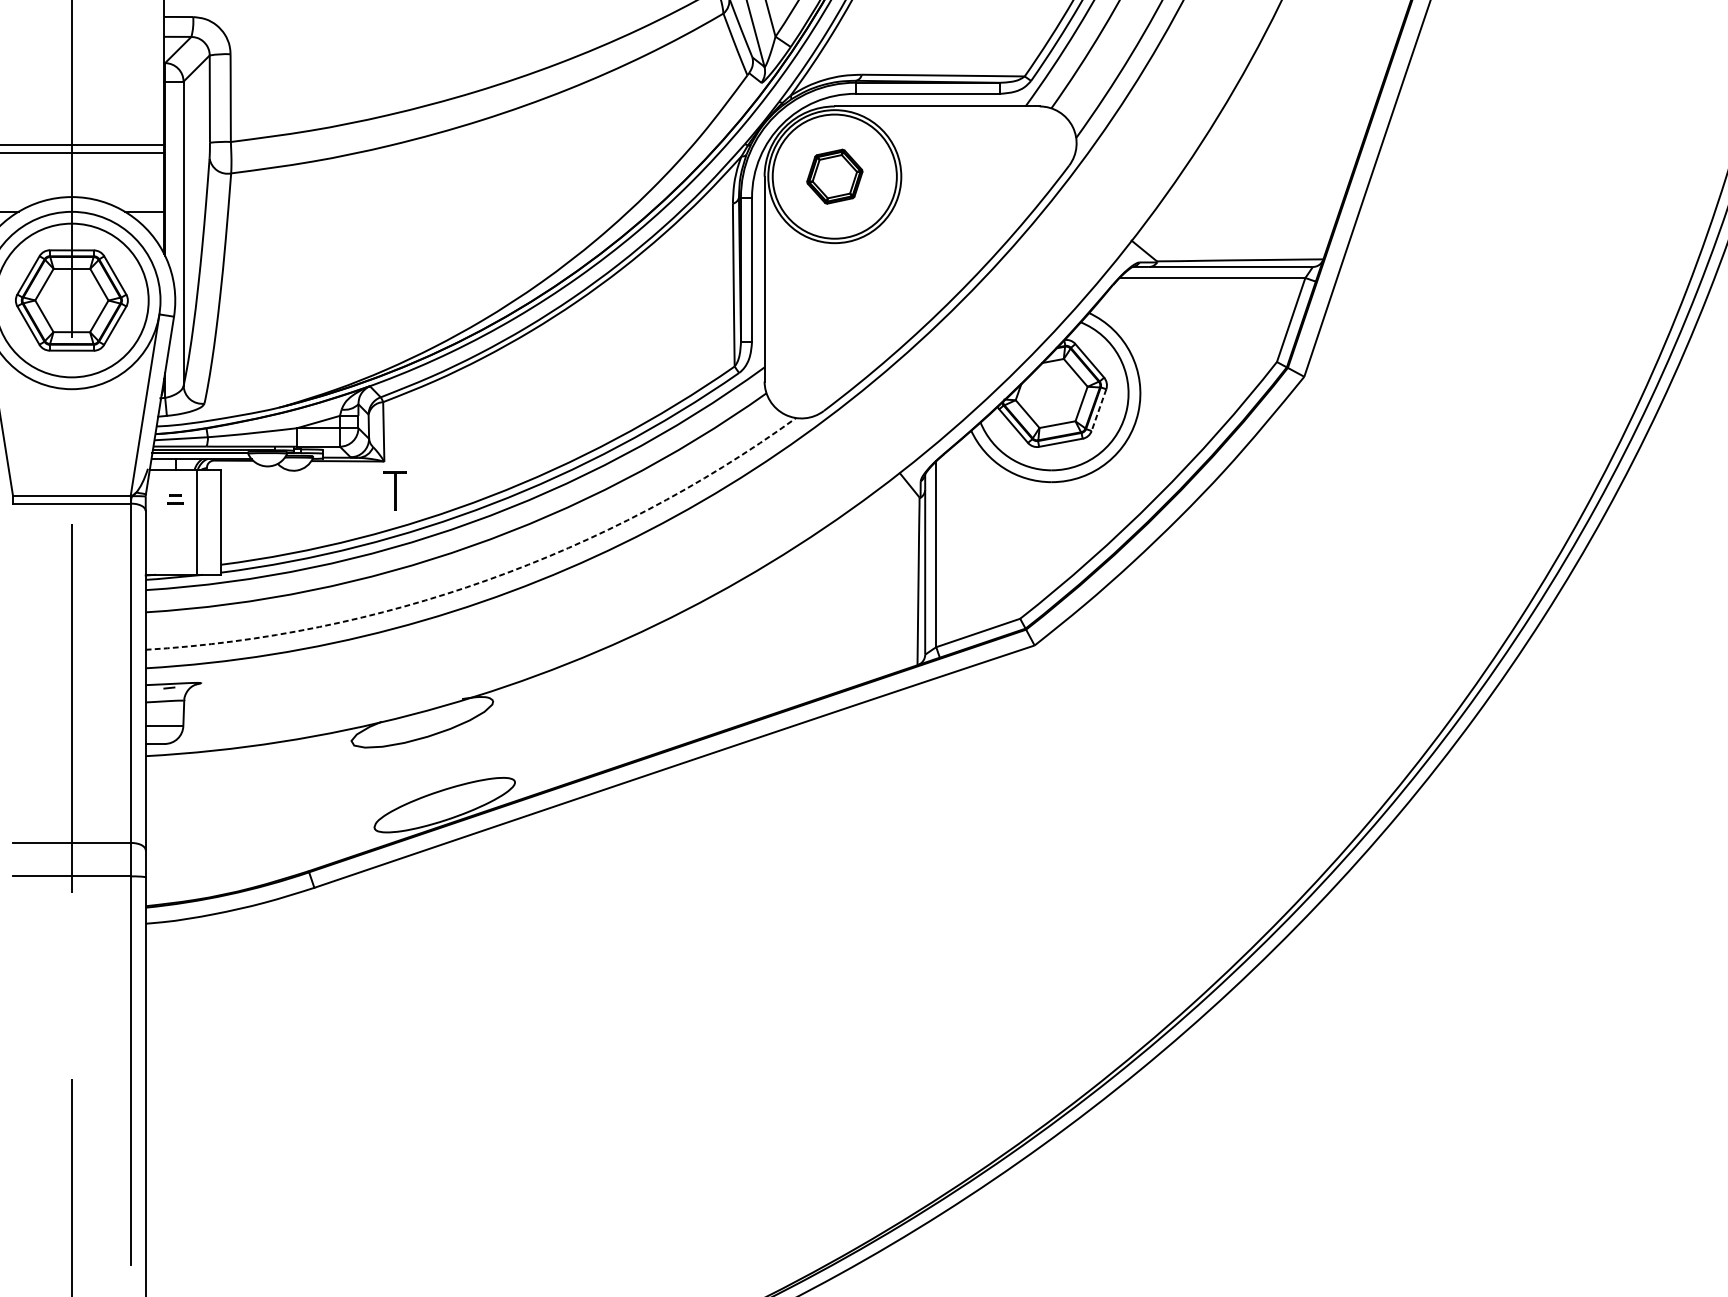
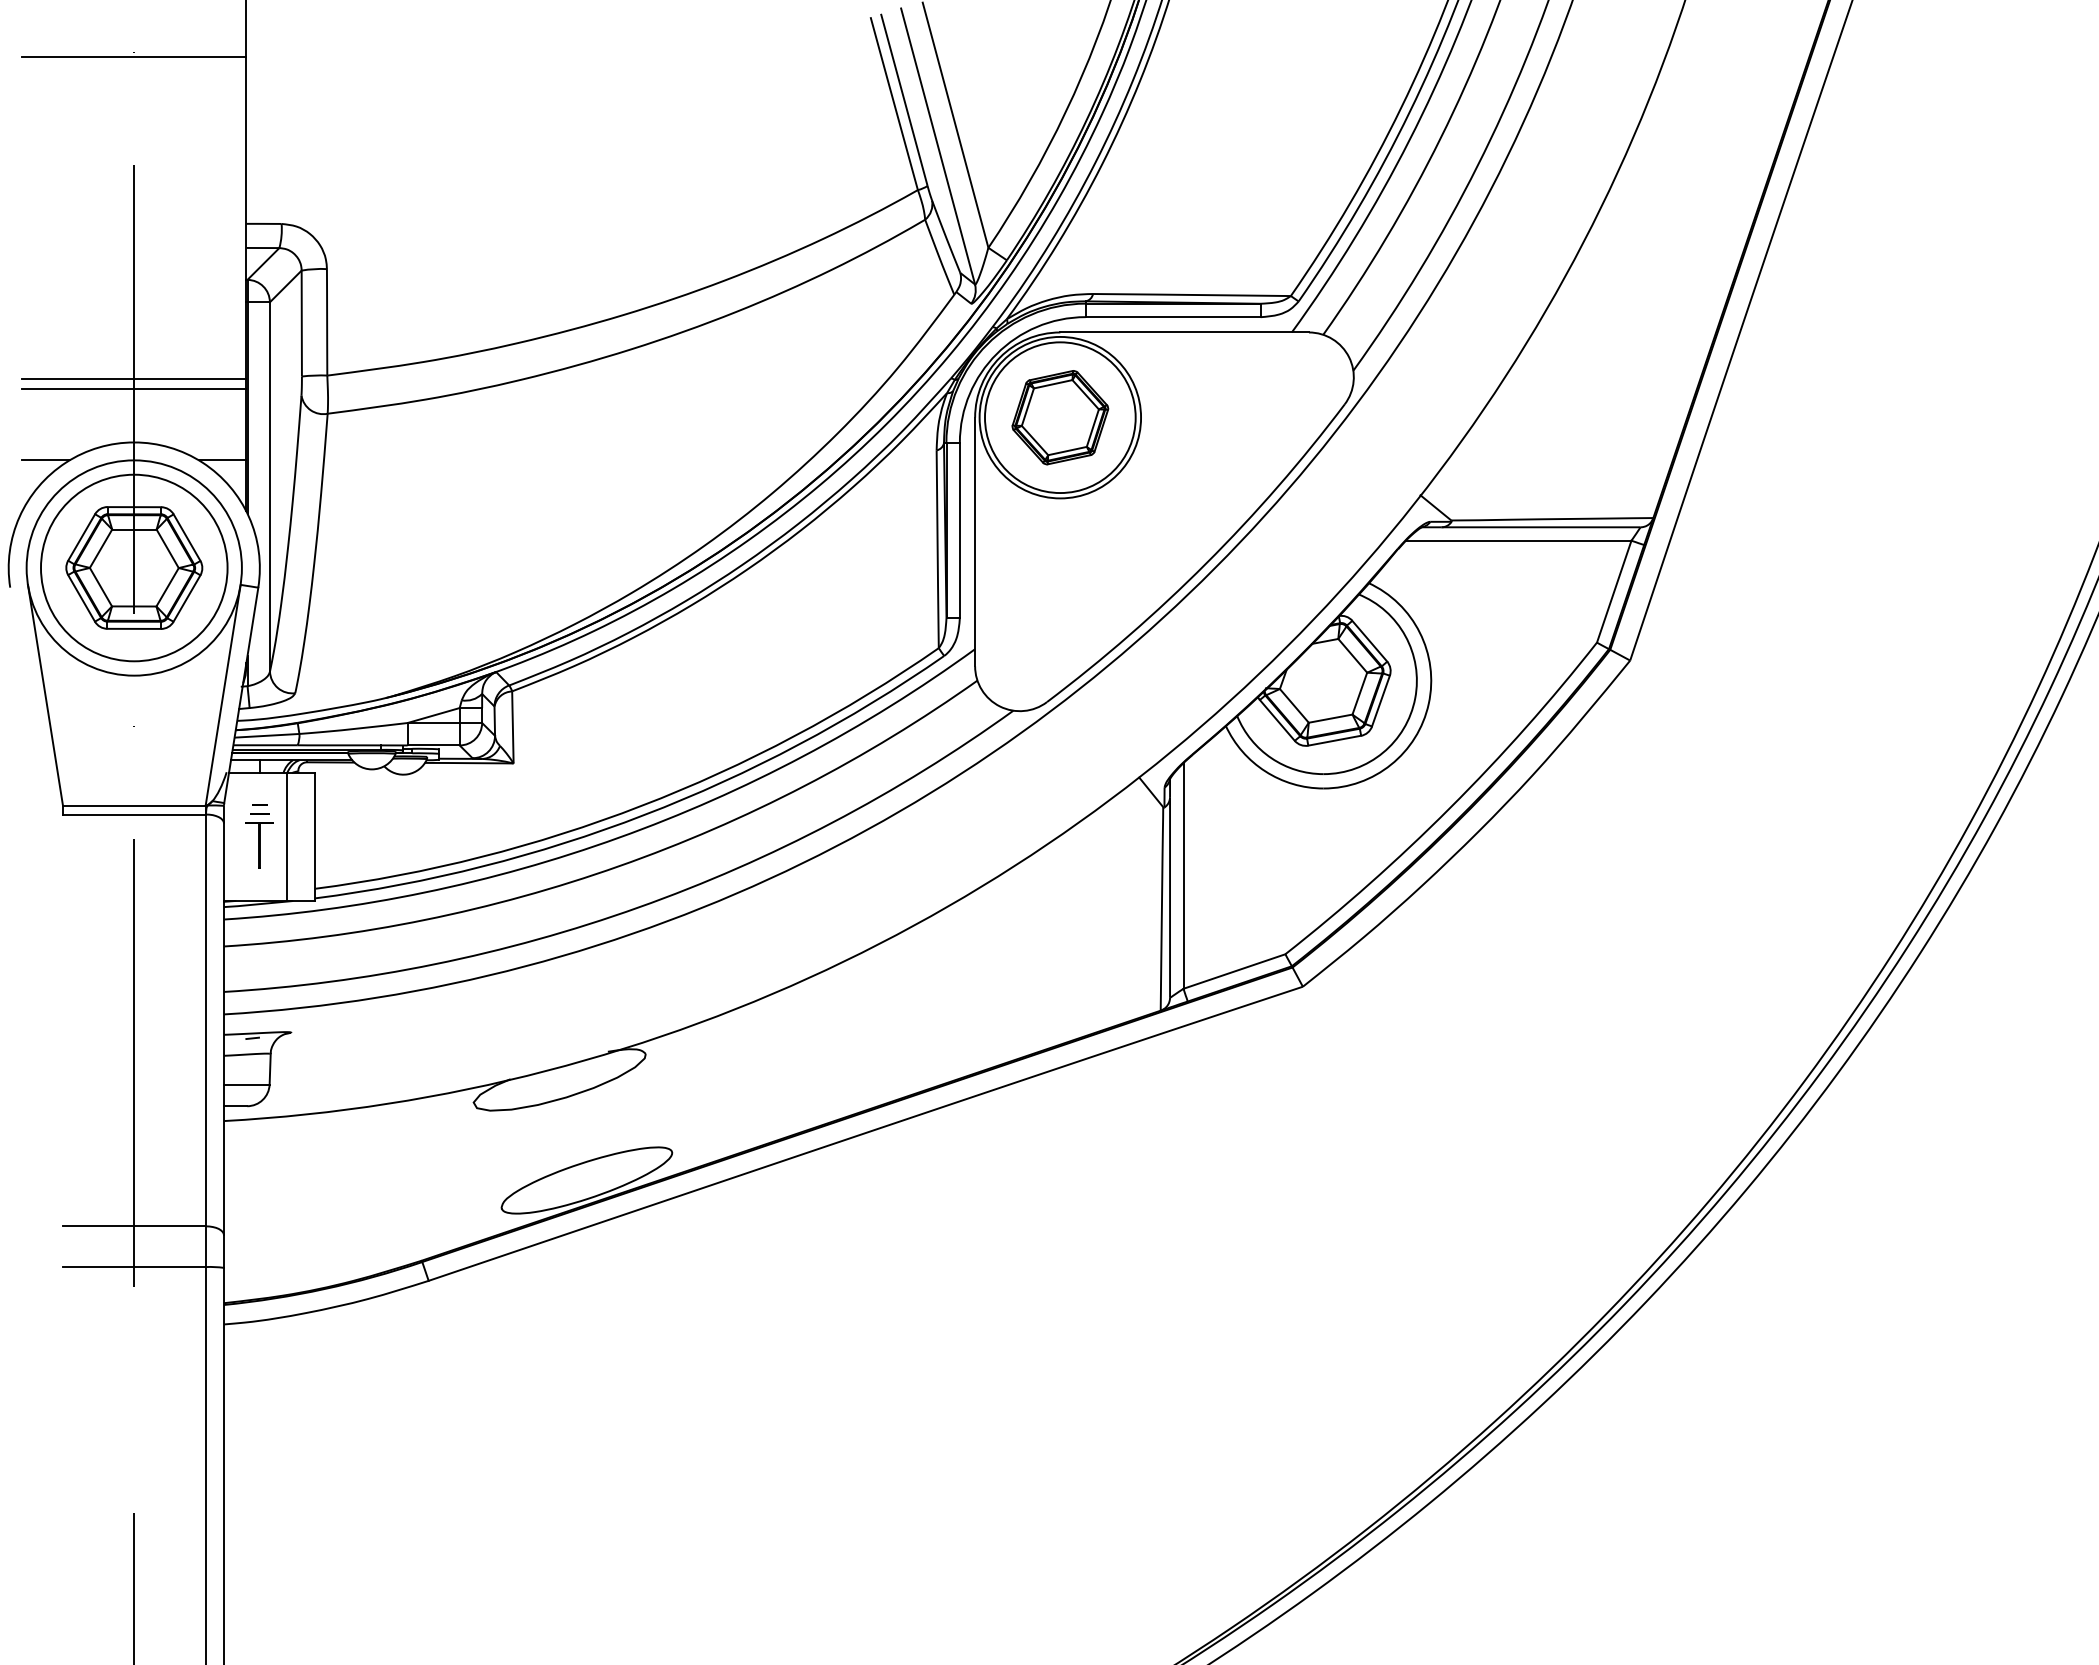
part: (834, 176) -> (1060, 417), size x1.43
line: (1098, 410) -> (1380, 701), dashed -> solid
part: (394, 491) -> (259, 845), moved
arc: (487, 580) -> (638, 907), dashed -> solid

